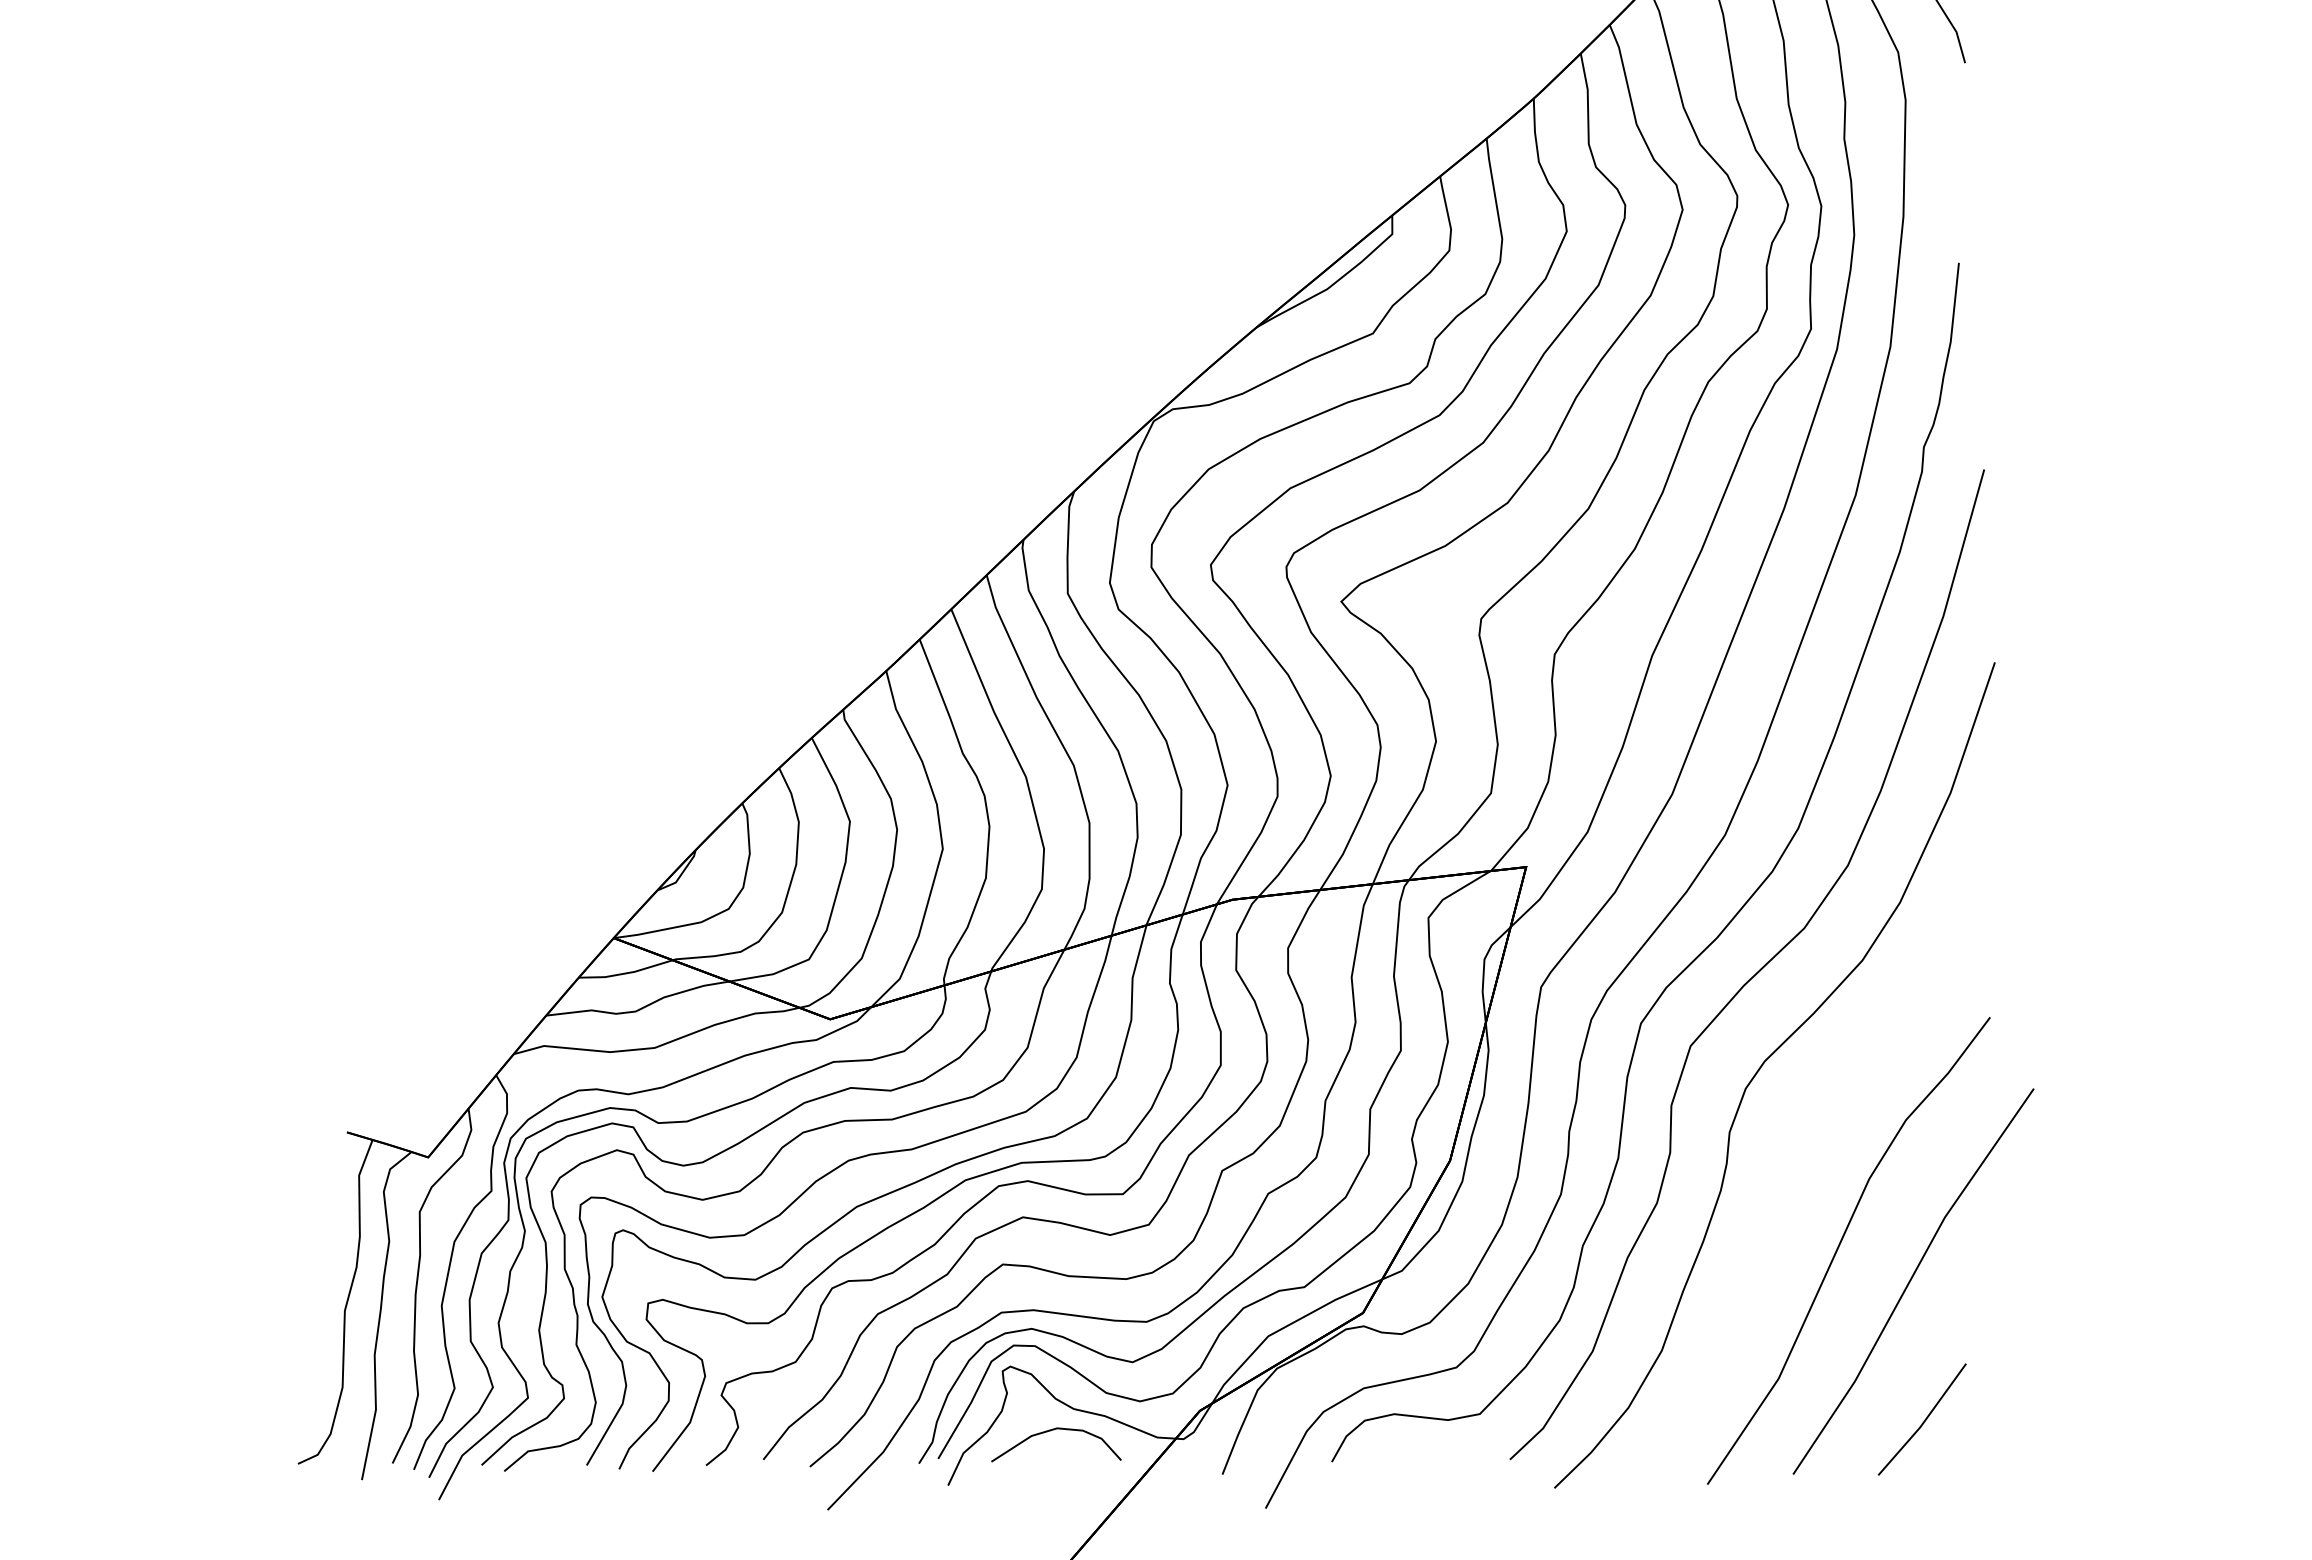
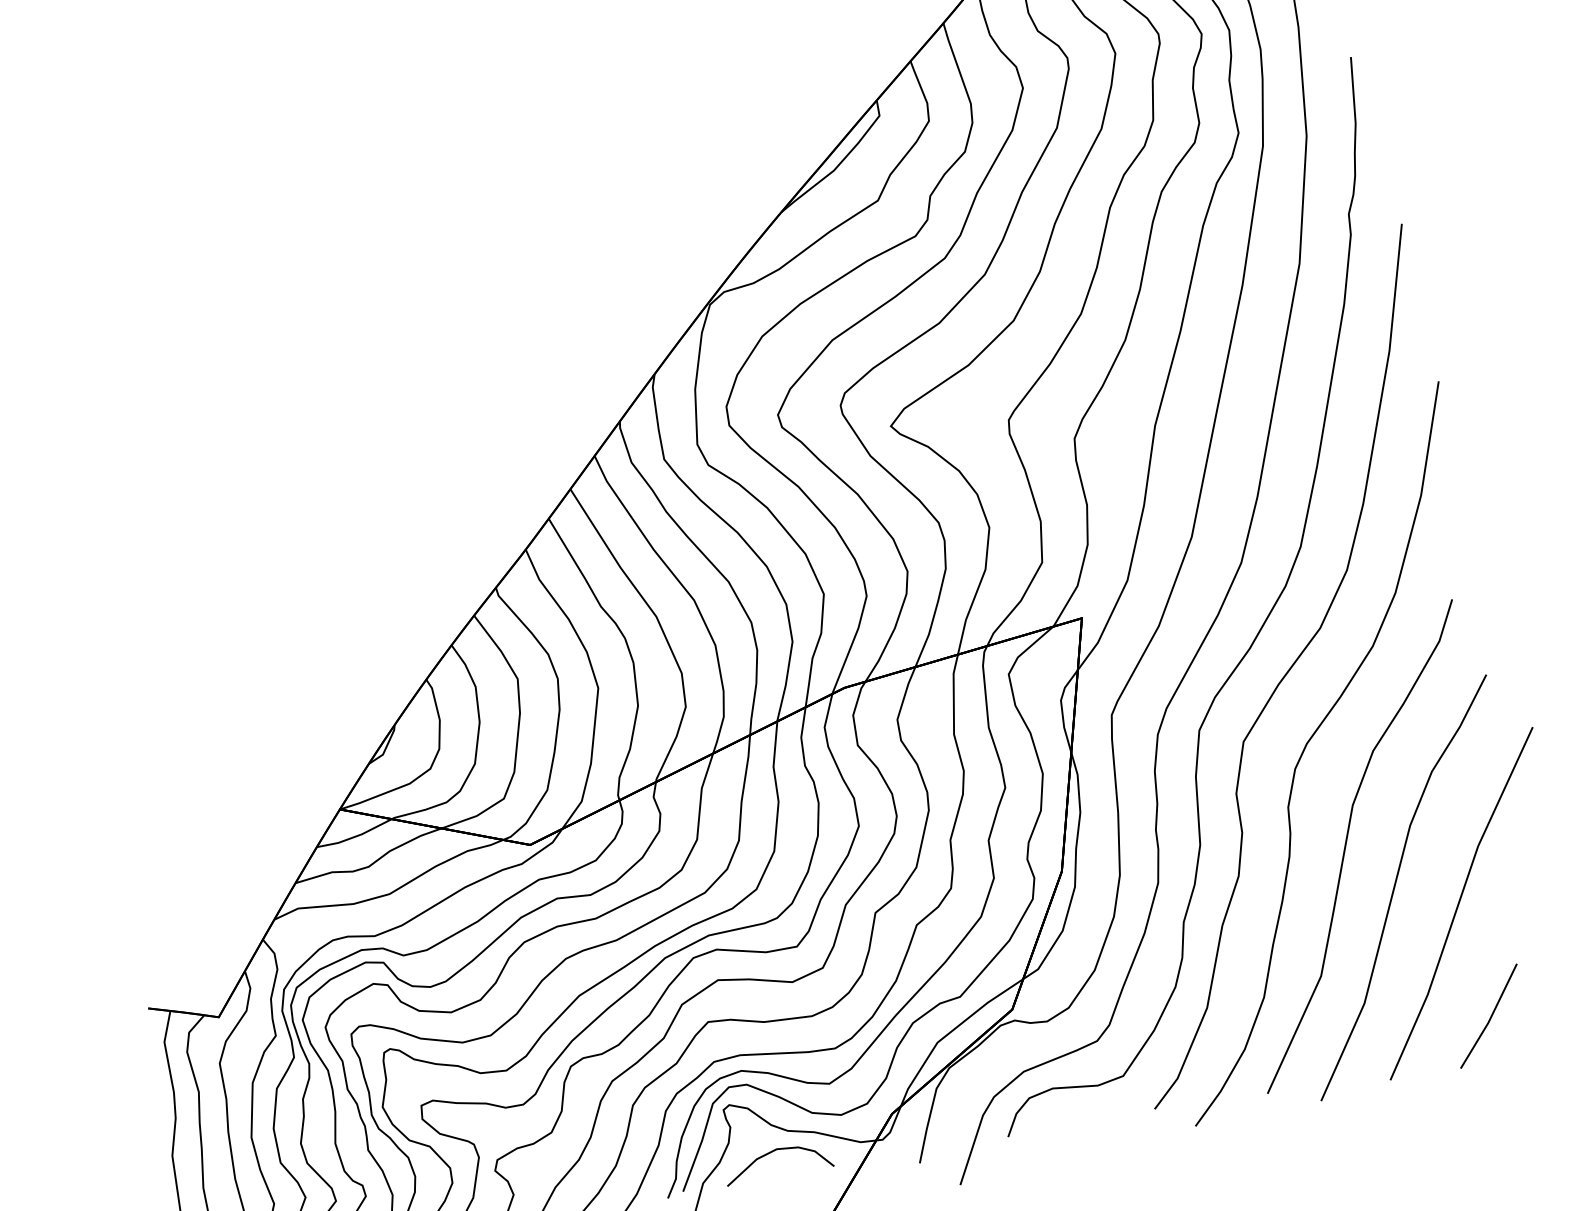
part: (1790, 1188) -> (1346, 844), added

